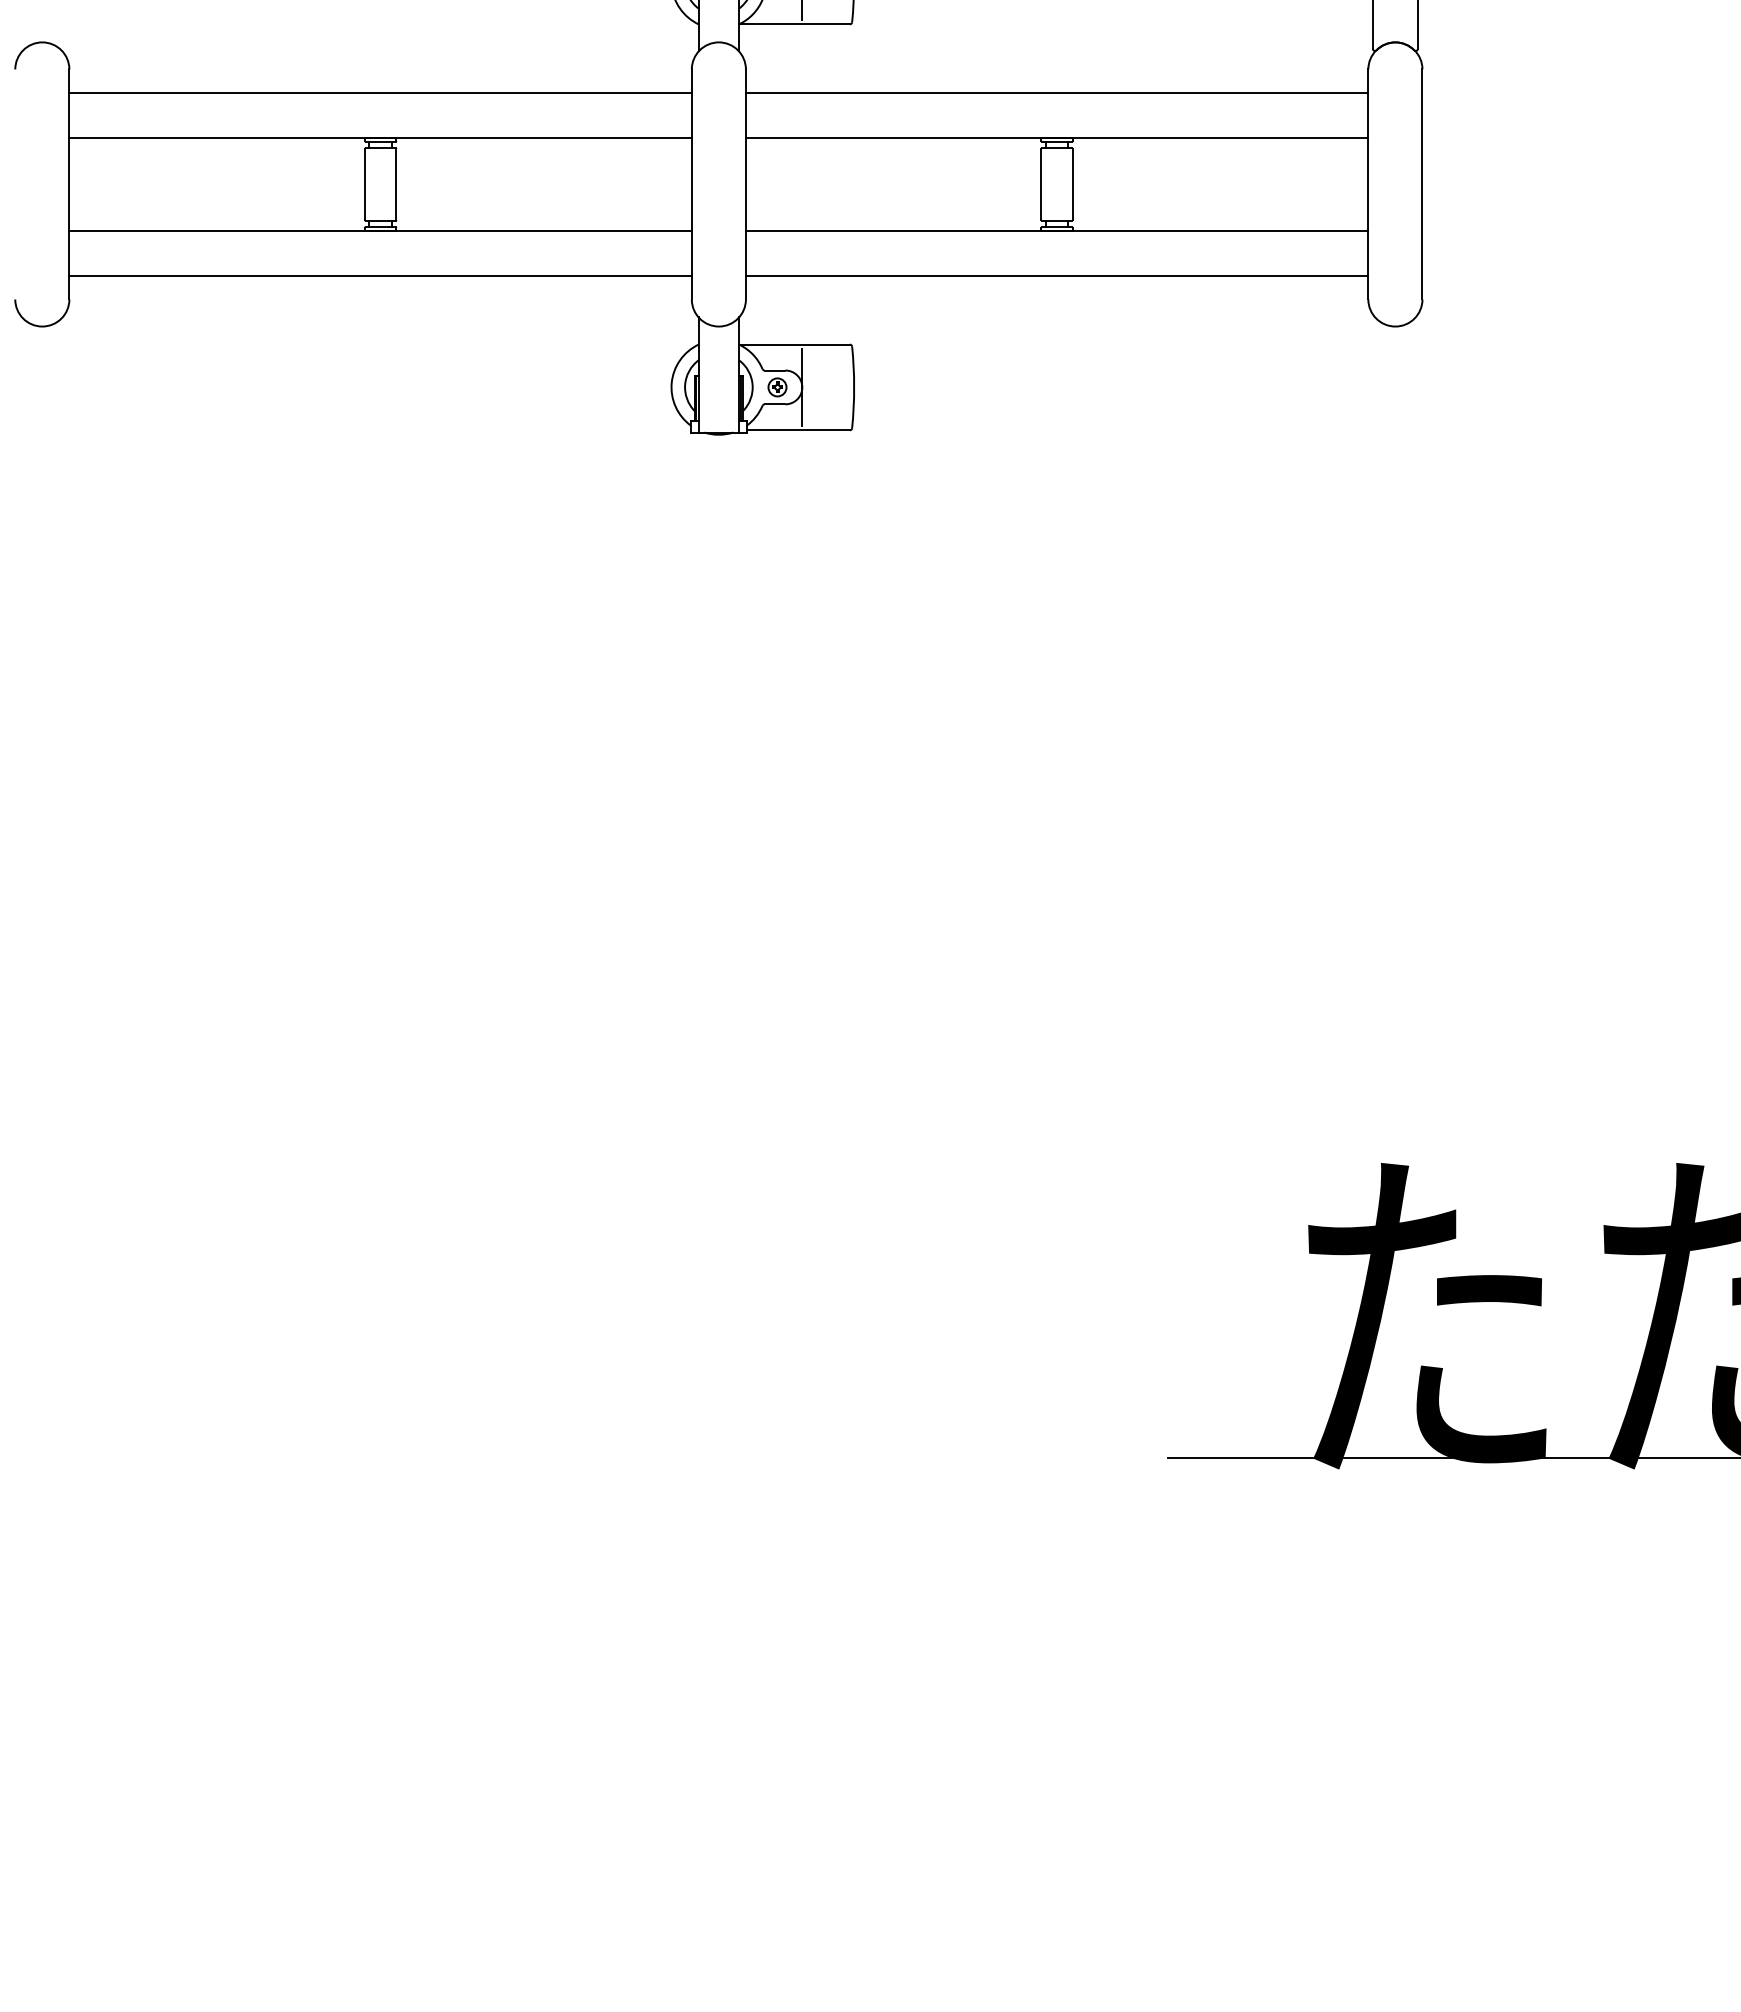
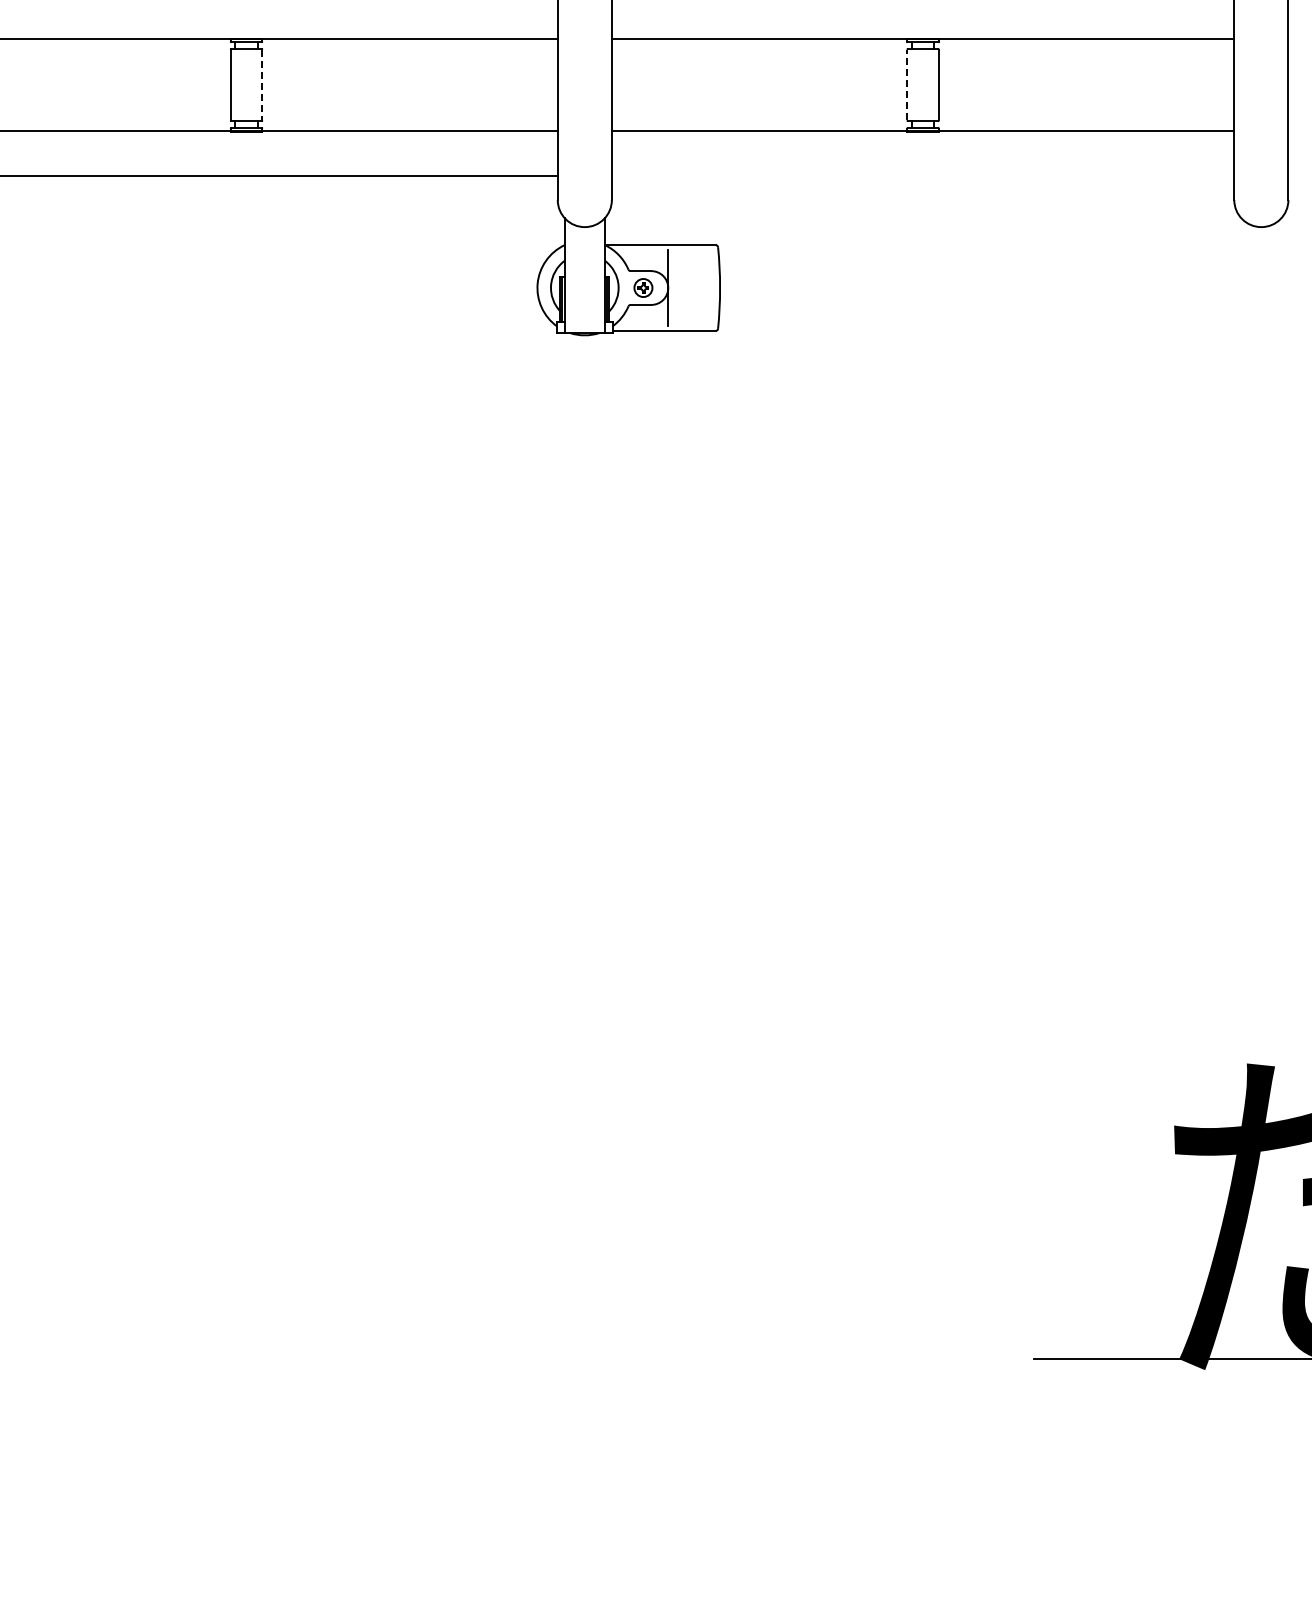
line: (1041, 183) -> (907, 84), solid -> dashed
line: (396, 184) -> (262, 85), solid -> dashed
line: (1056, 275) -> (922, 176), removed

